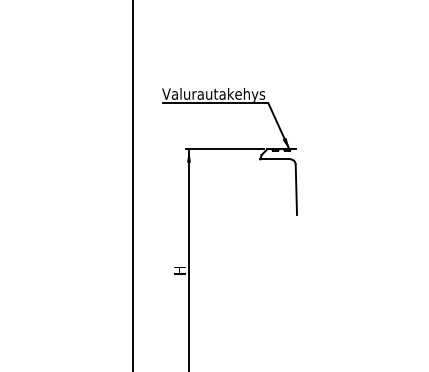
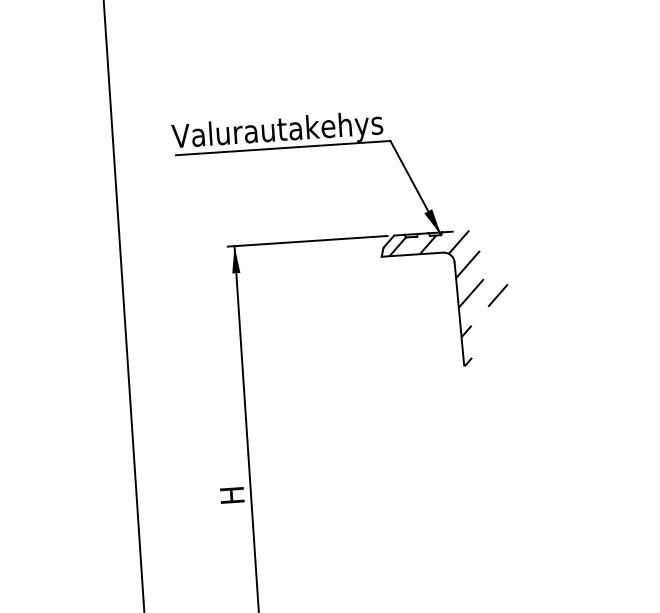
hatch: (292, 182) -> (450, 299), added

